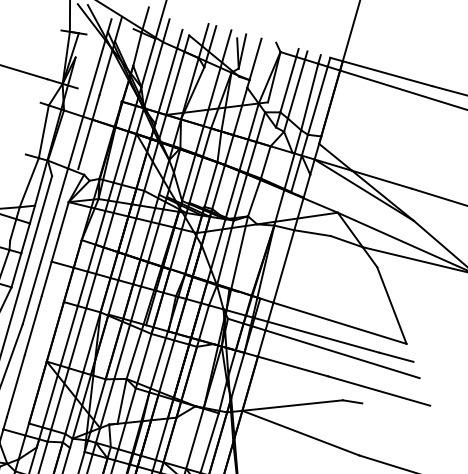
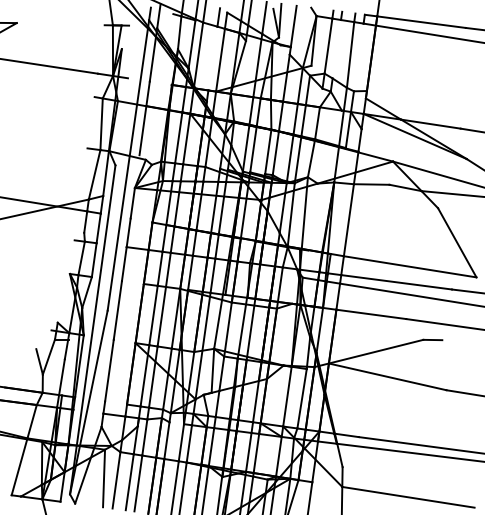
line: (167, 80) -> (212, 58), removed
line: (296, 89) -> (336, 49), removed
line: (317, 100) -> (358, 57), removed

